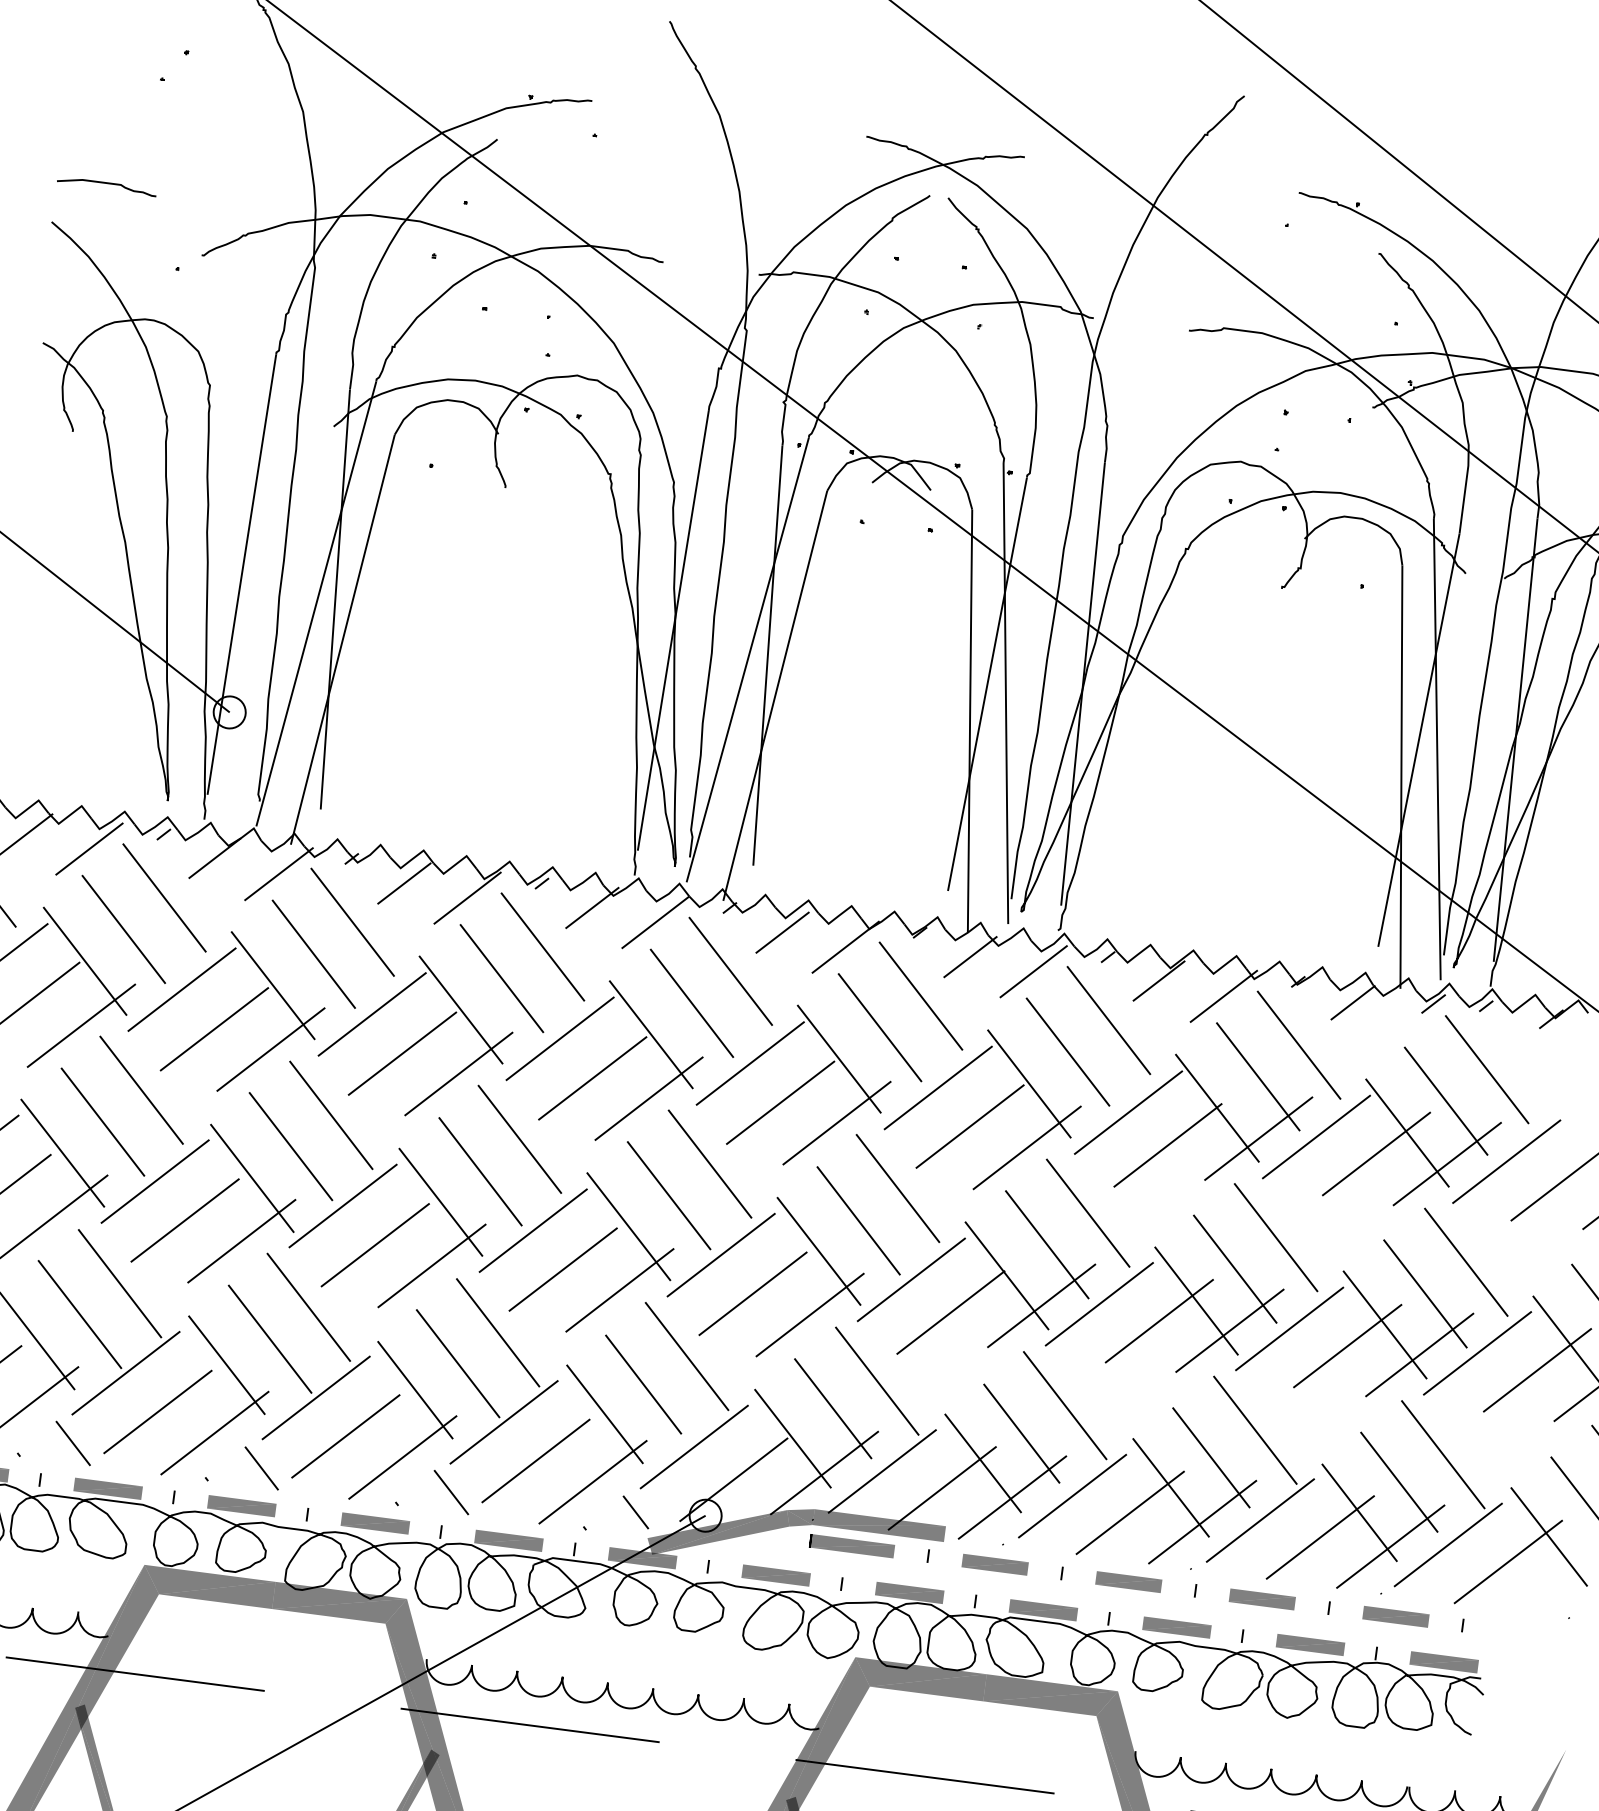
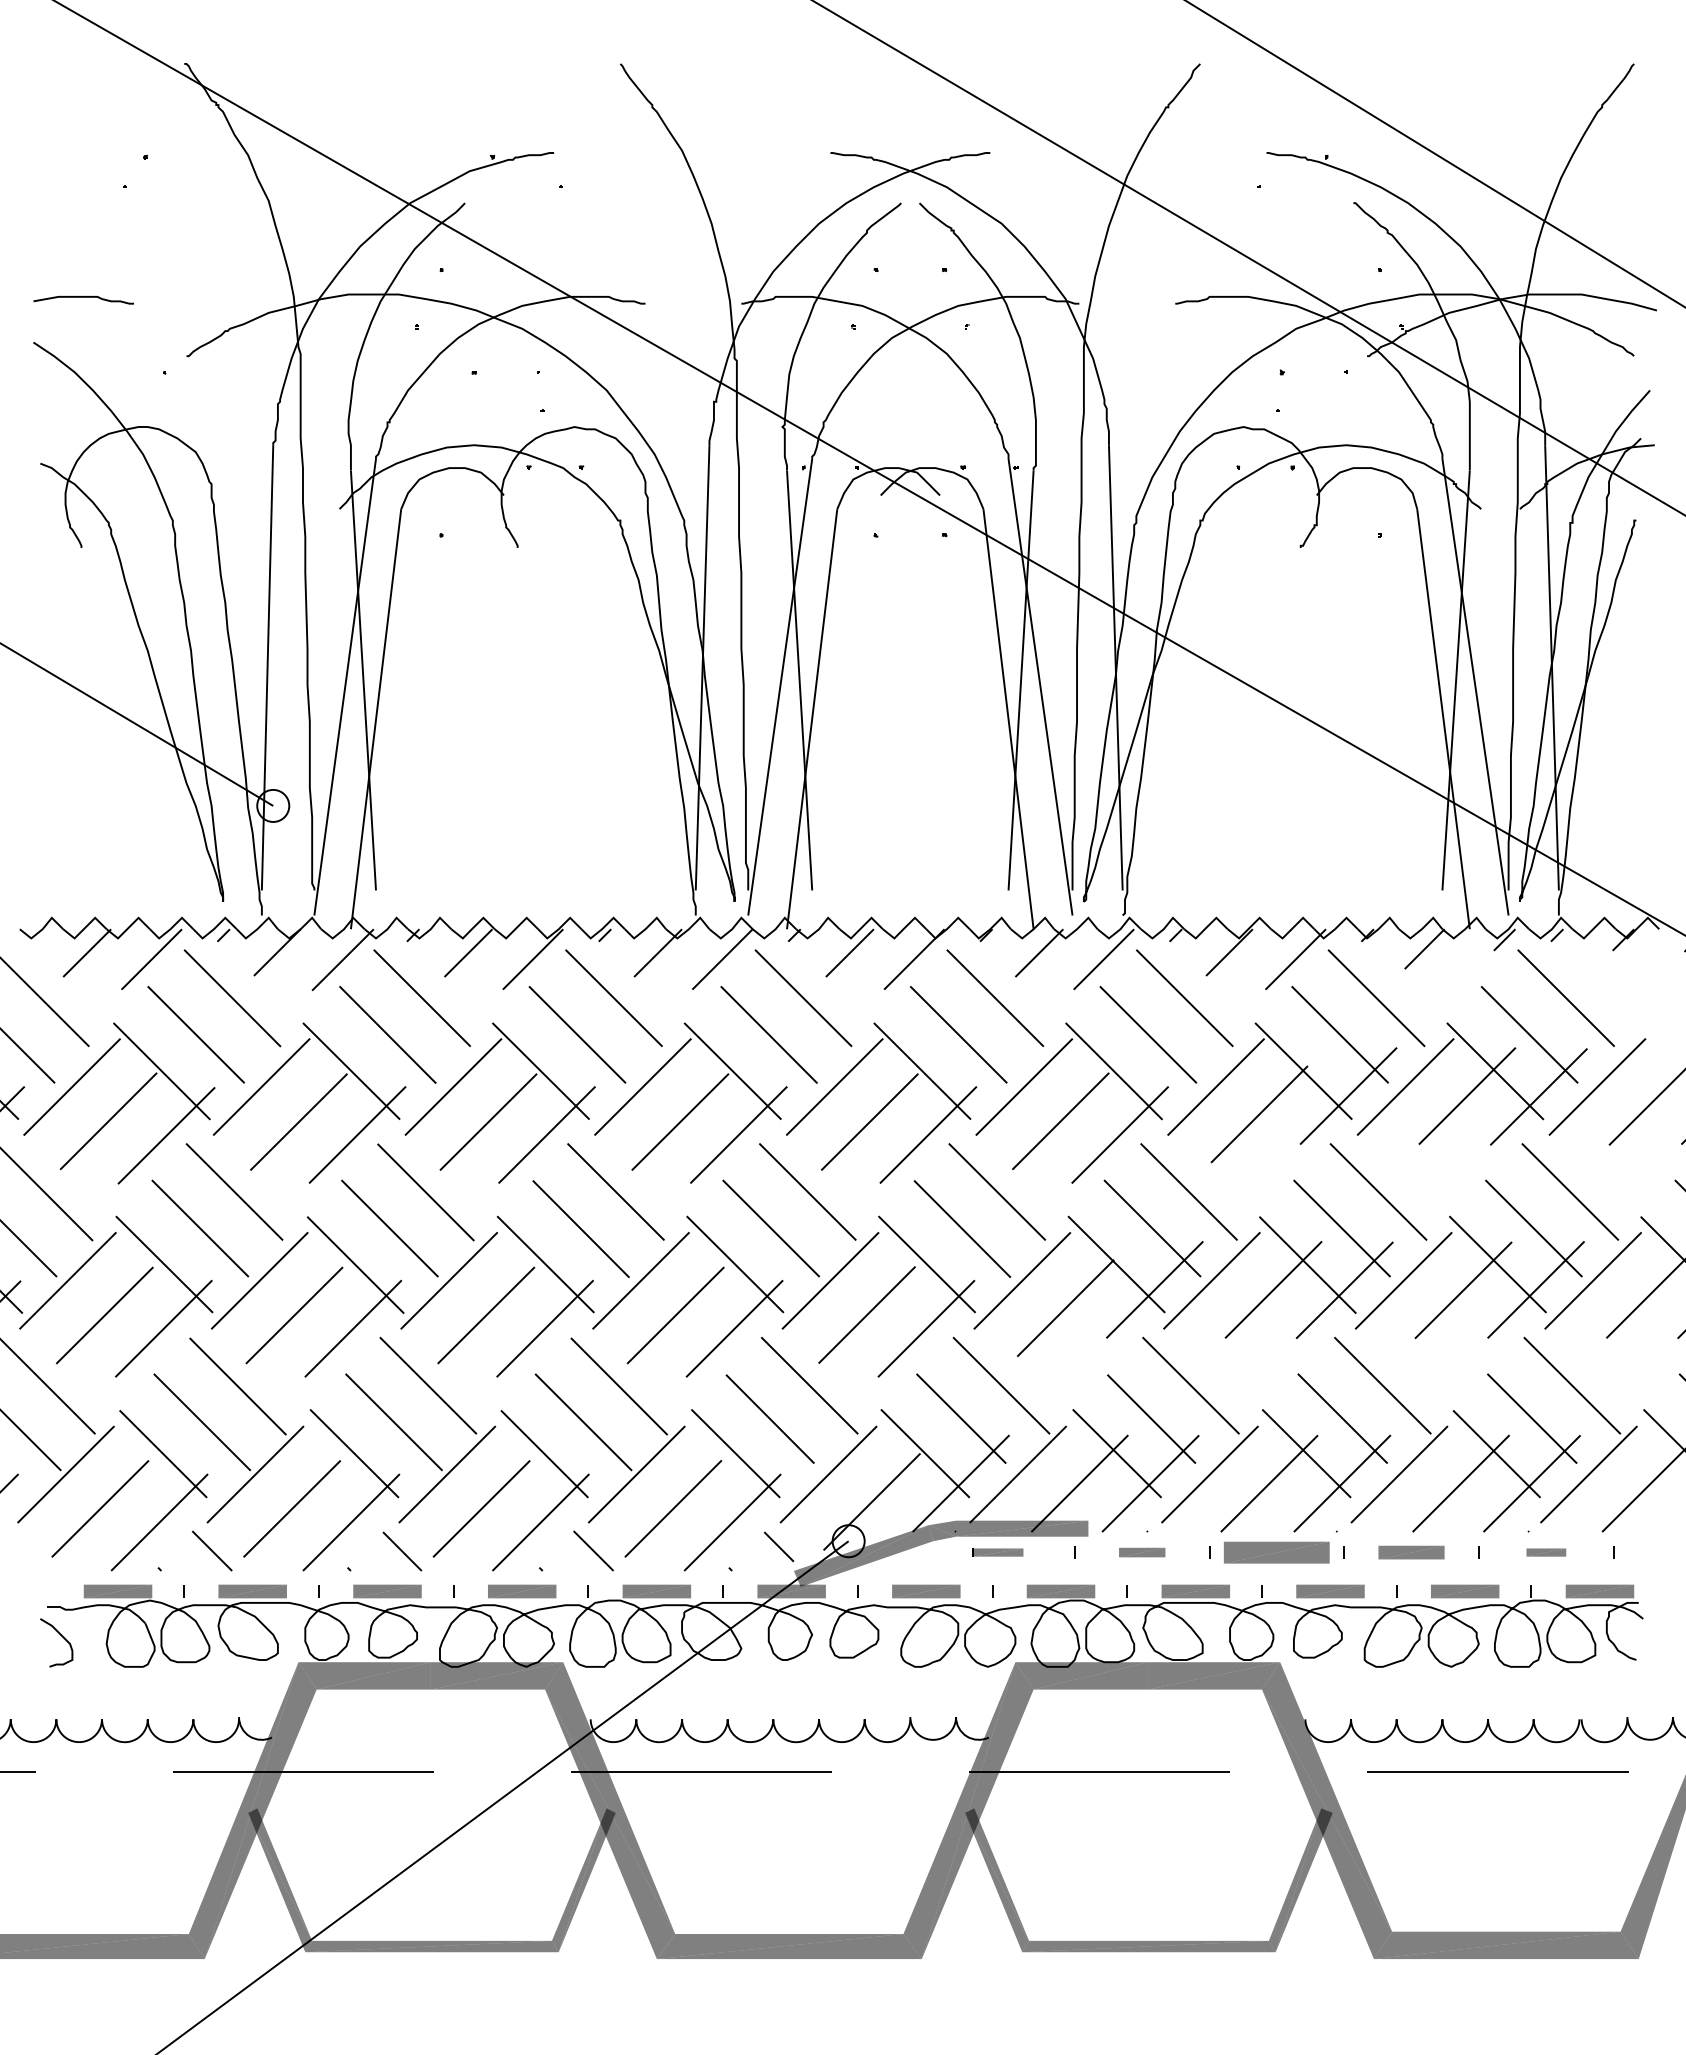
part: (851, 1546) -> (997, 1552), size x0.6
part: (995, 1564) -> (1142, 1552), size x0.7
part: (1128, 1582) -> (1276, 1552), size x1.6
part: (1396, 1616) -> (1546, 1552), size x0.6

